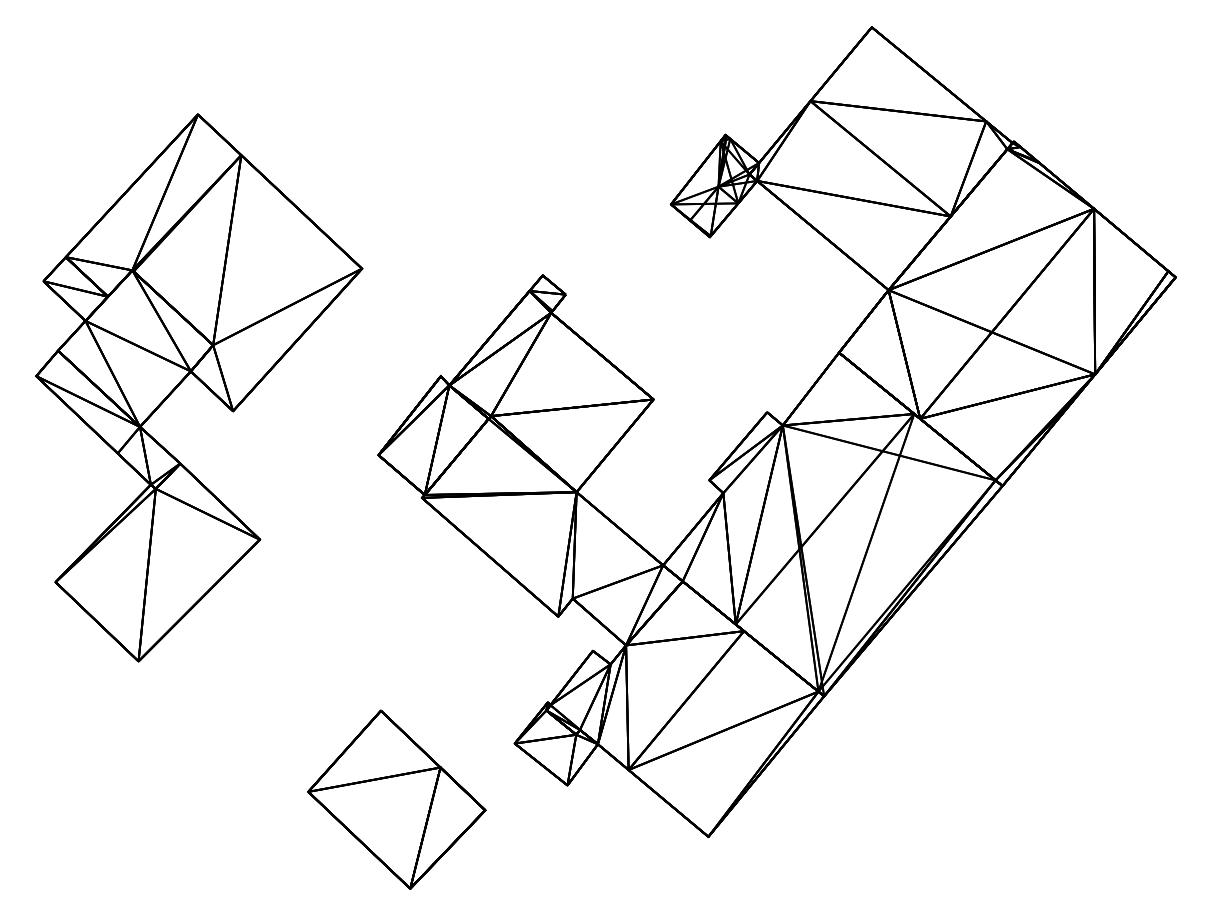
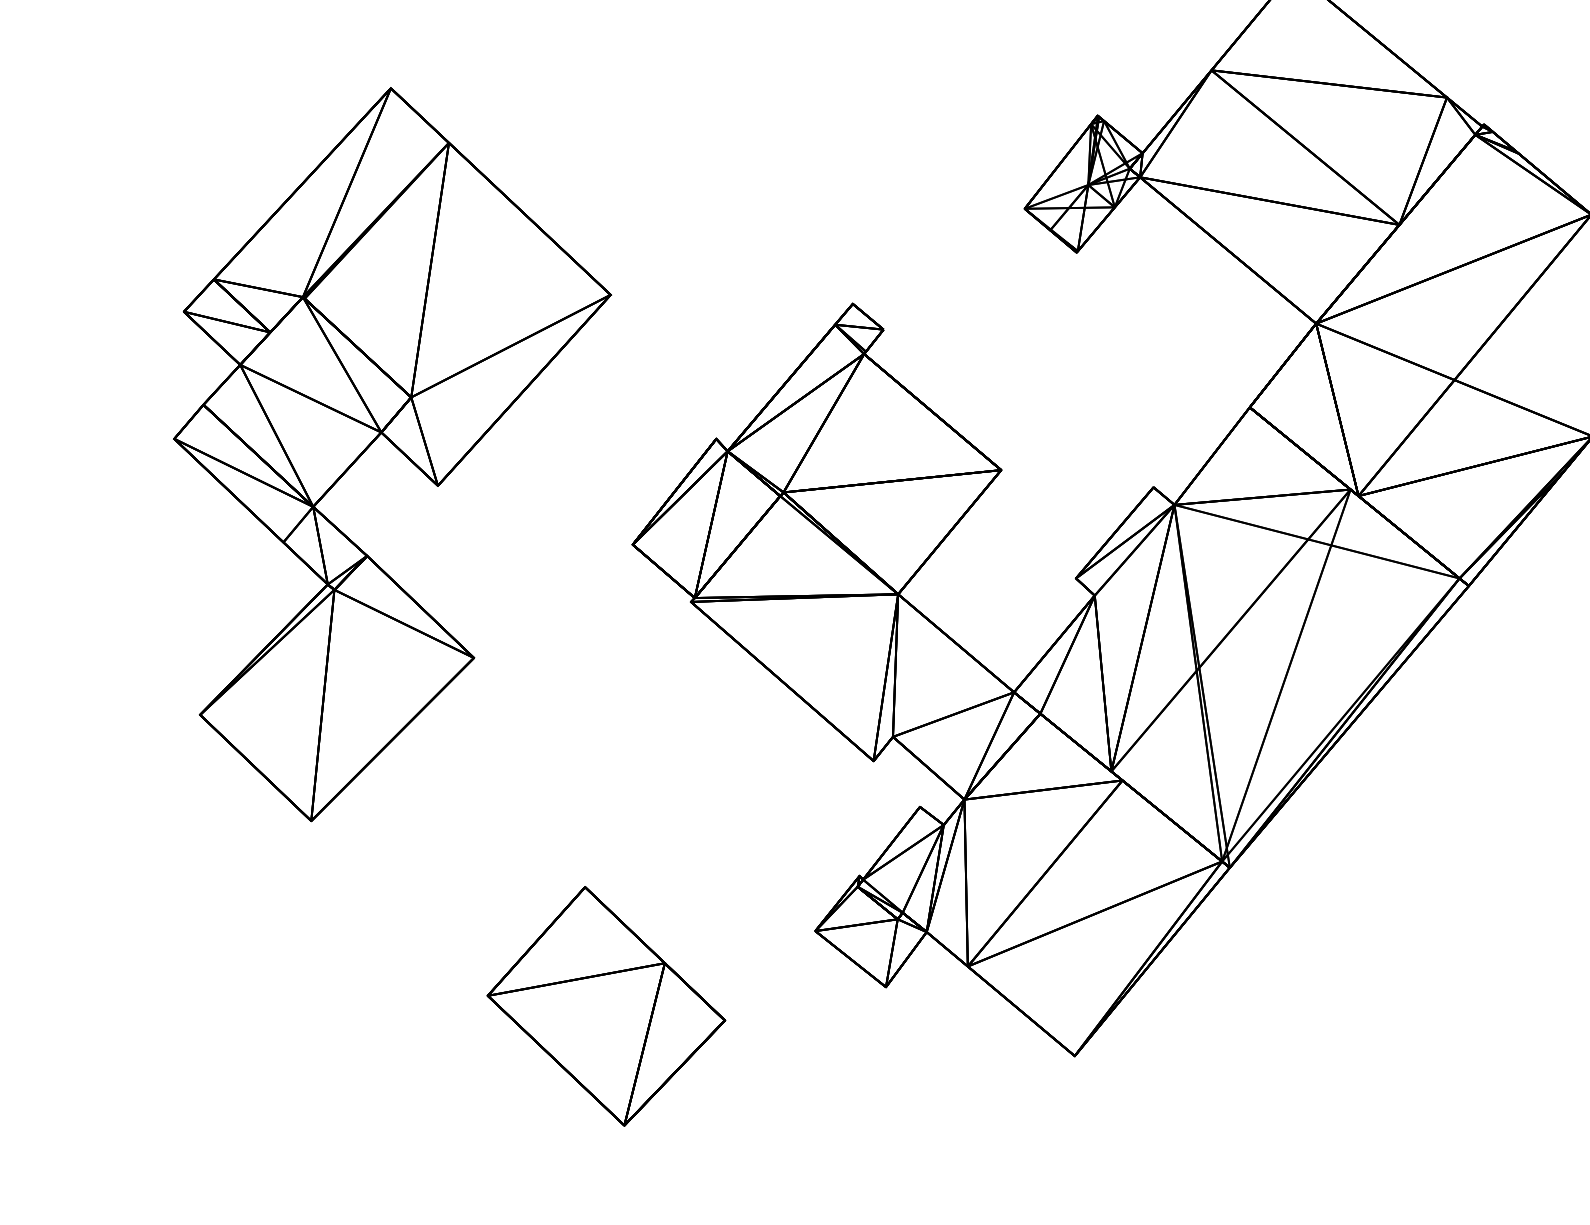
part: (396, 799) -> (605, 1006), moved

